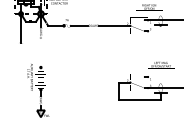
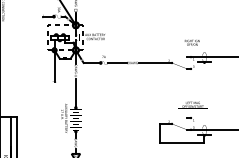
line: (40, 53) -> (75, 92), added
text: (160, 64) -> (192, 104), moved

